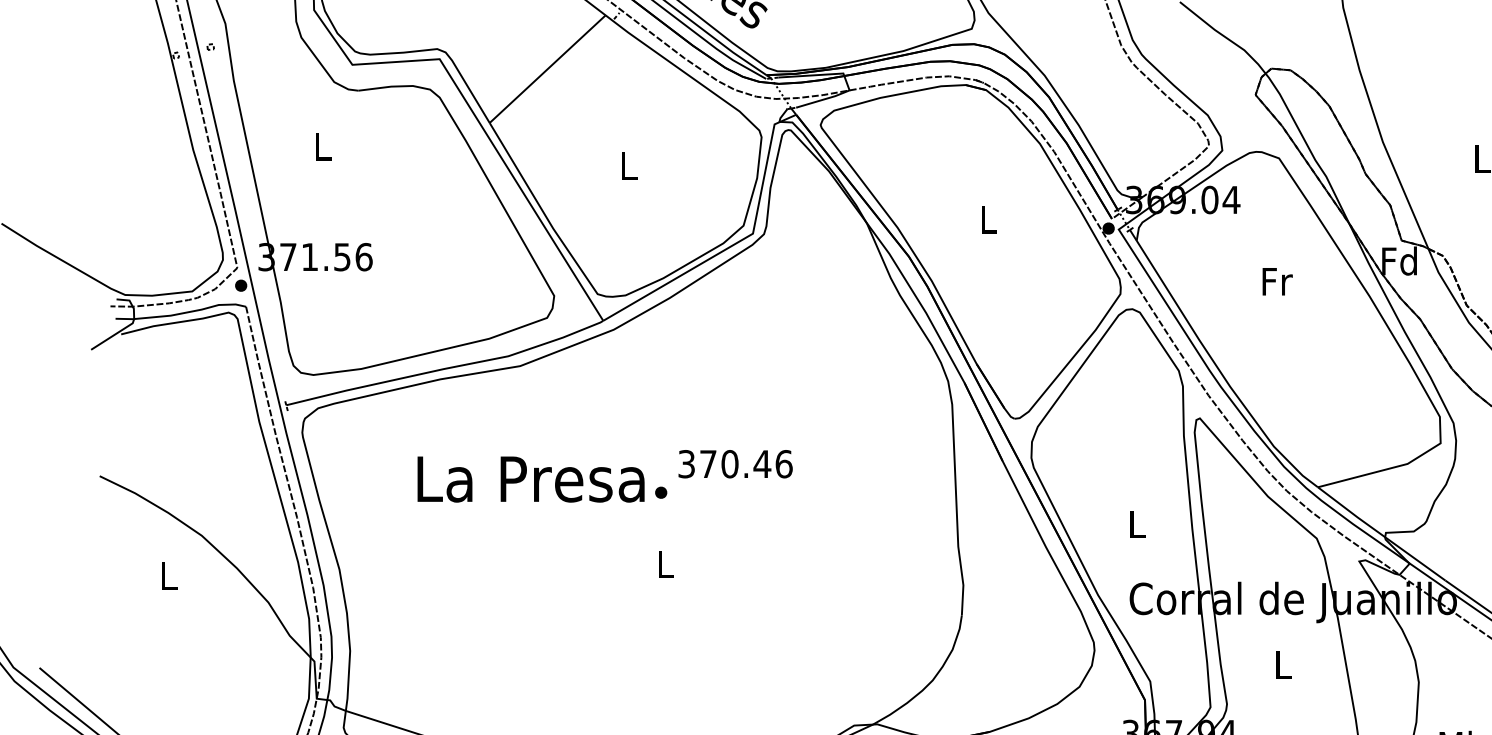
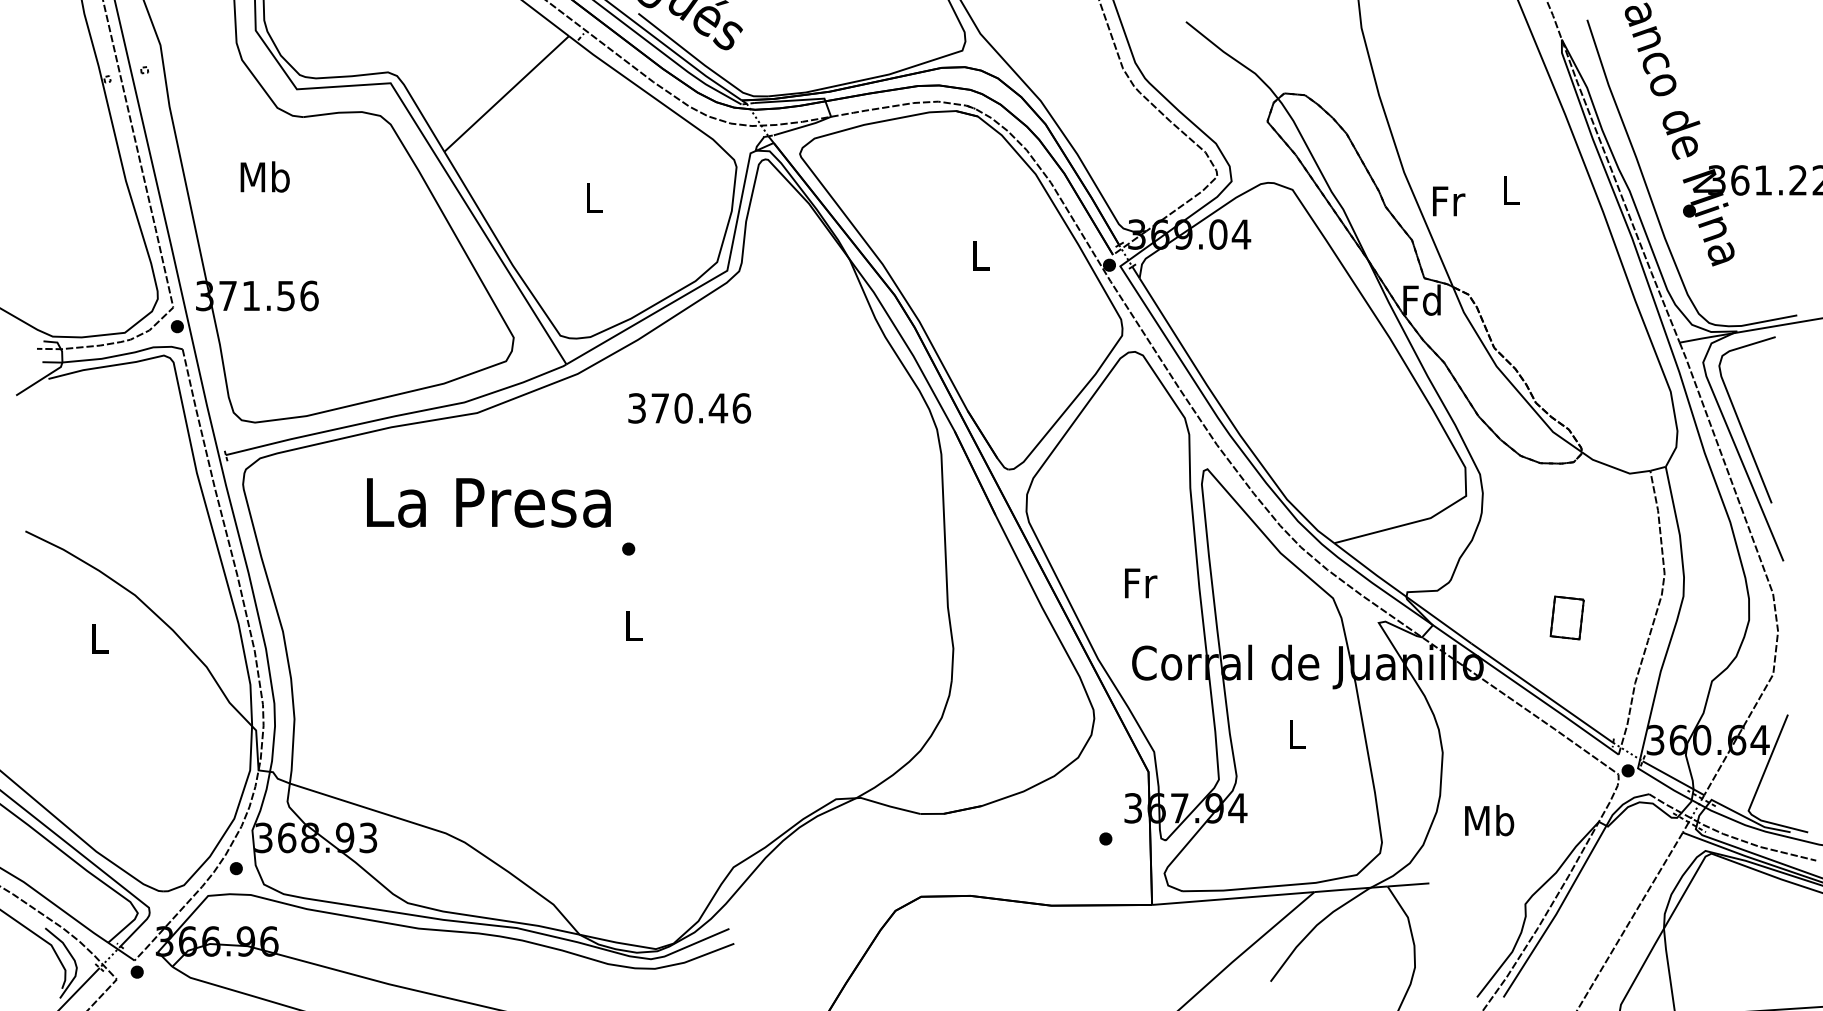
text: (322, 145) -> (264, 176), L -> Mb
text: (1278, 281) -> (1449, 201), moved
text: (735, 464) -> (689, 408), moved
text: (530, 479) -> (488, 502), moved
text: (1138, 524) -> (1141, 583), L -> Fr

